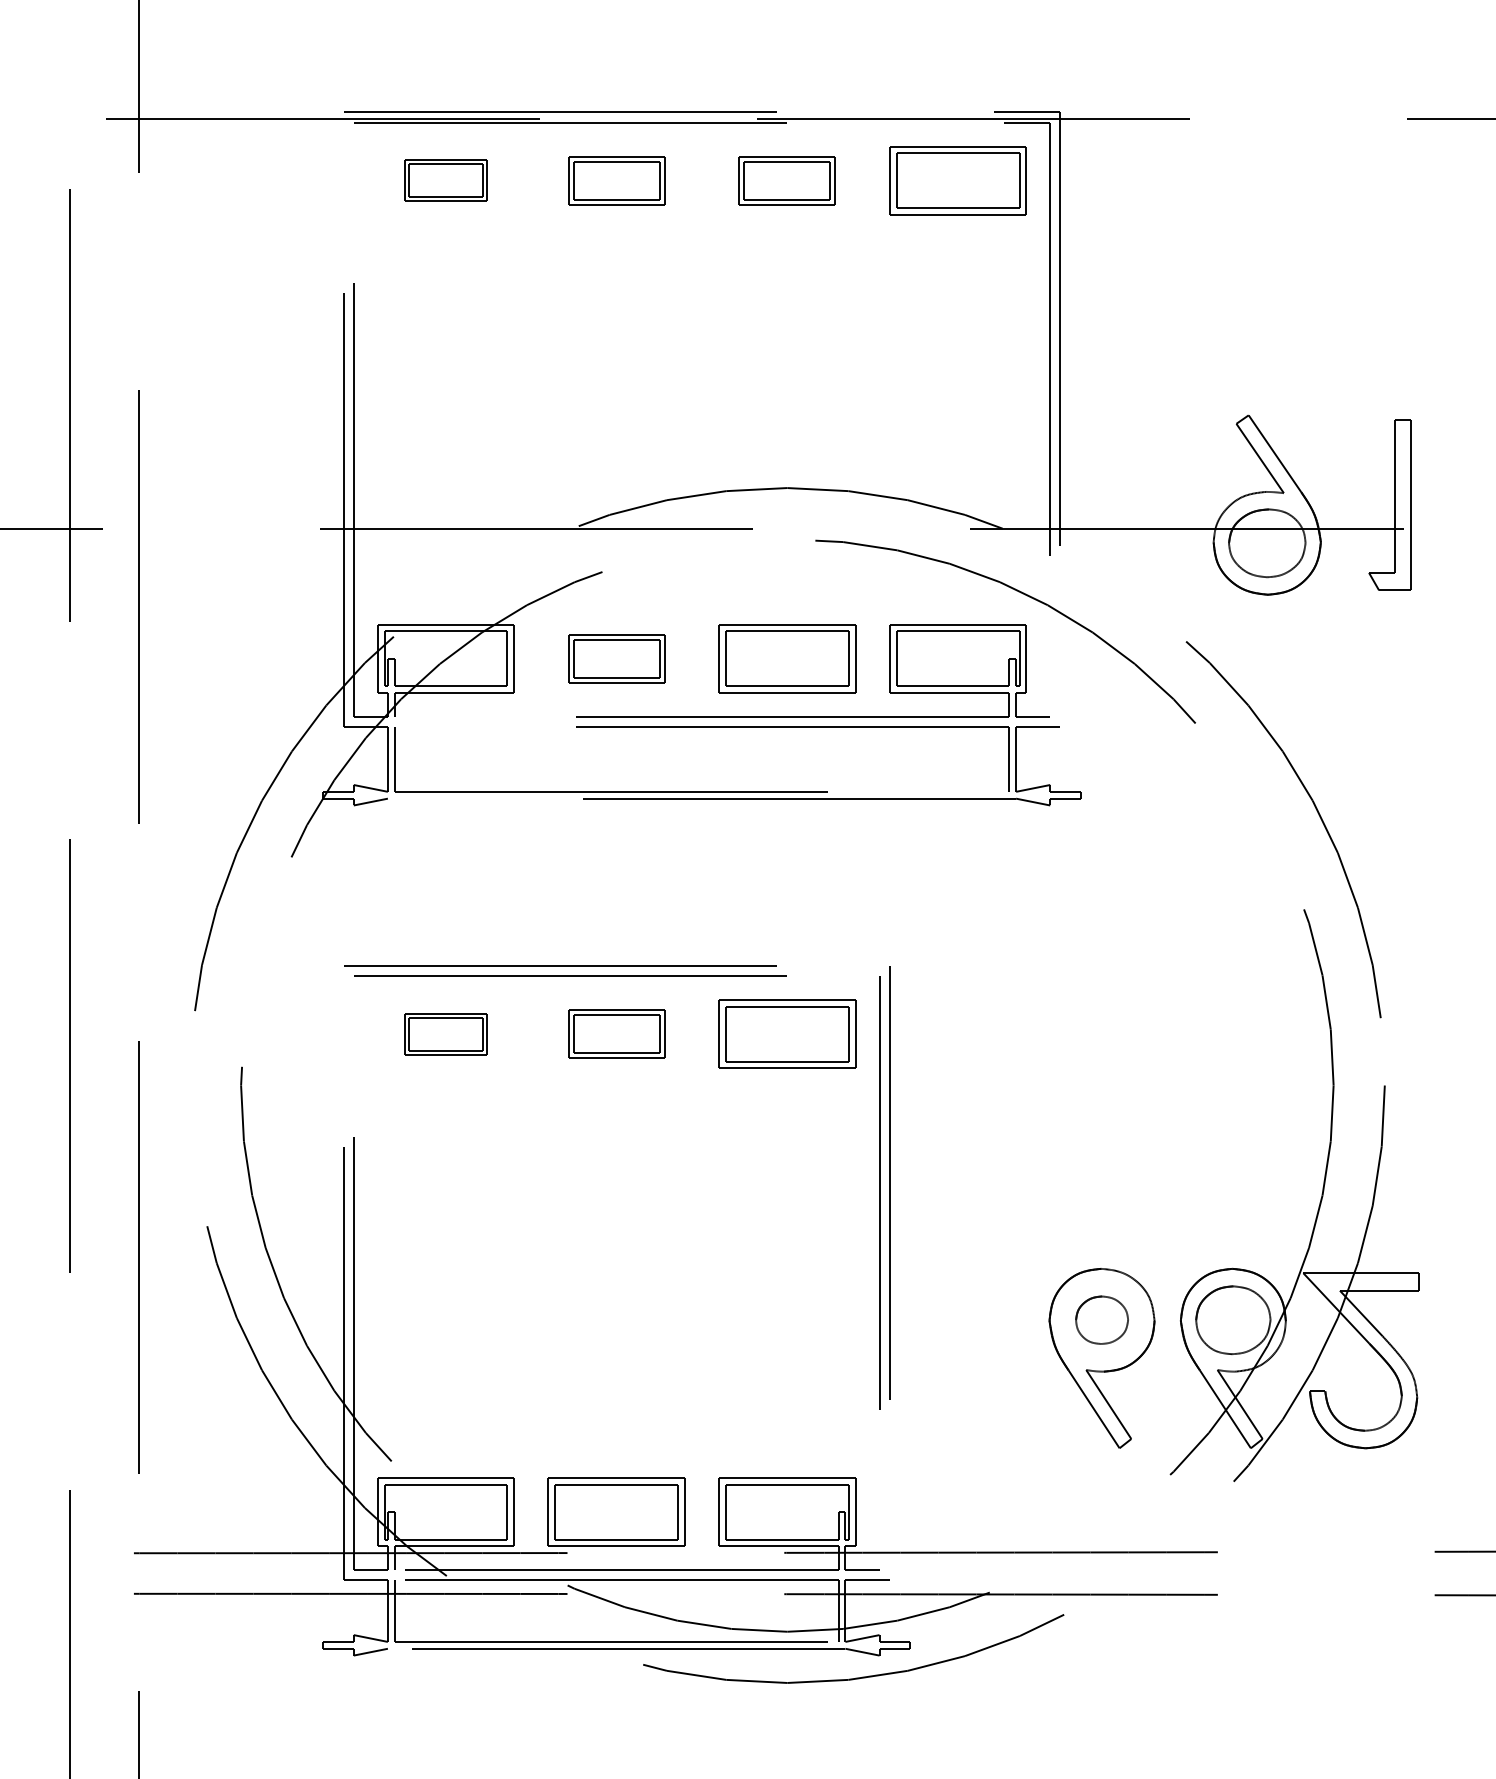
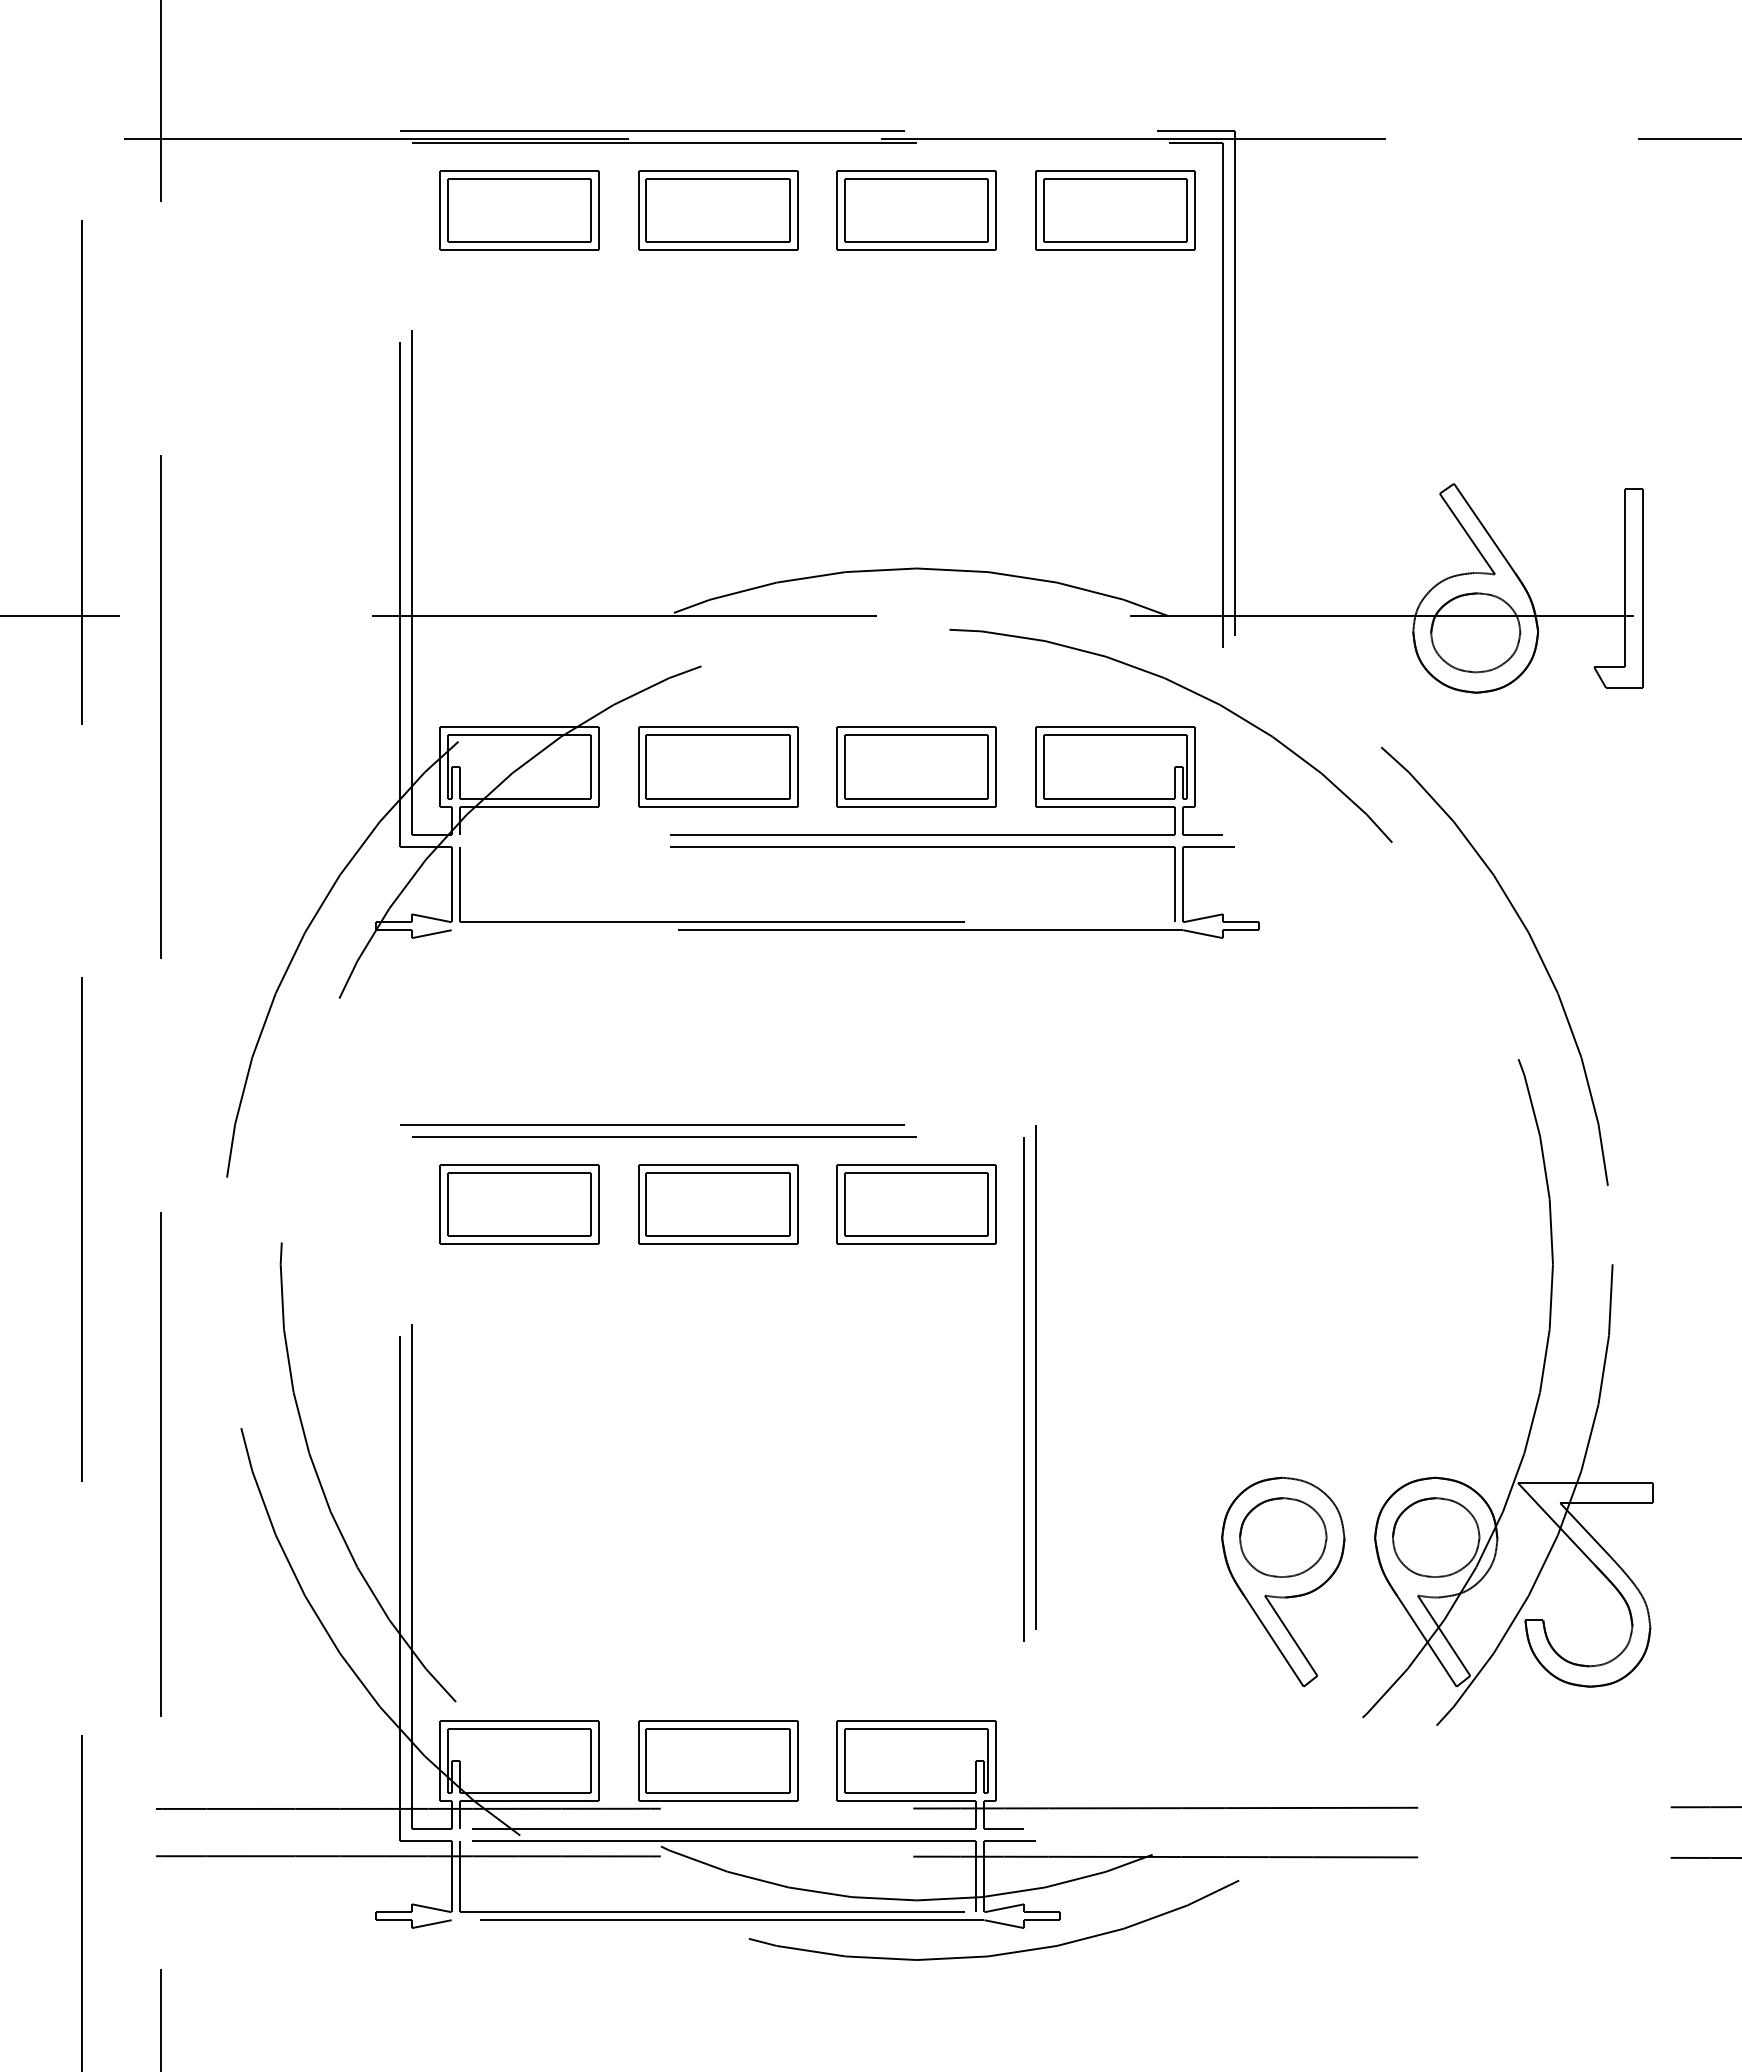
part: (446, 180) -> (519, 210), size x1.67
part: (617, 180) -> (718, 210), size x1.43
part: (787, 180) -> (916, 210), size x1.43
part: (617, 658) -> (718, 766), size x1.43
part: (446, 1034) -> (519, 1204), size x1.67
part: (617, 1034) -> (718, 1204), size x1.43
part: (1102, 1320) -> (1283, 1537), size x1.43

